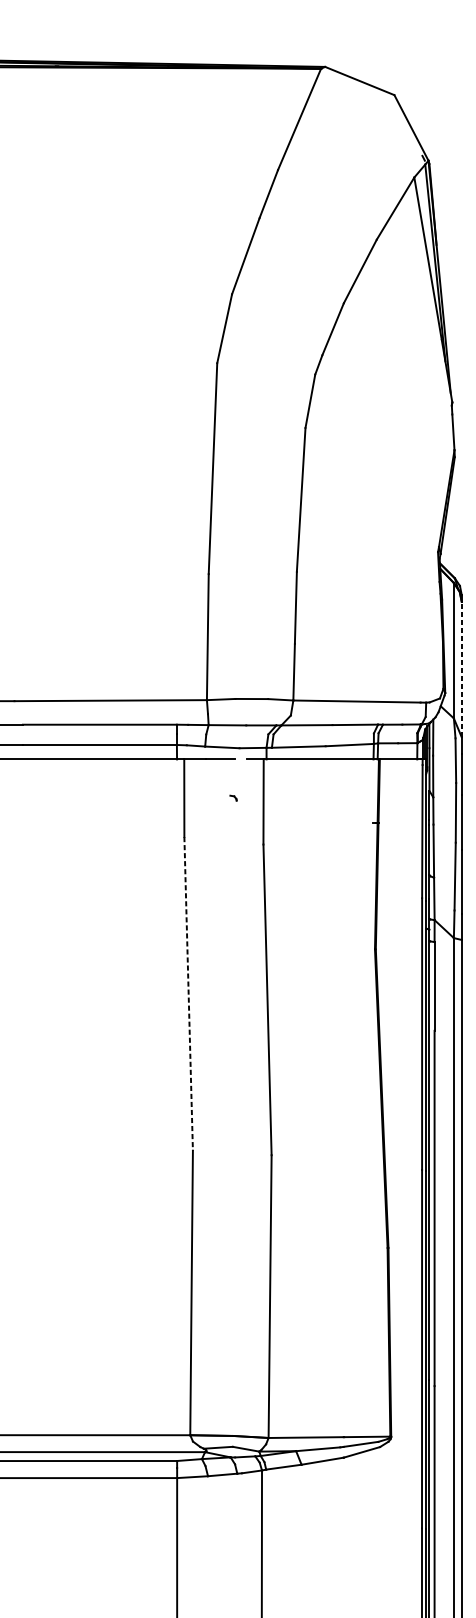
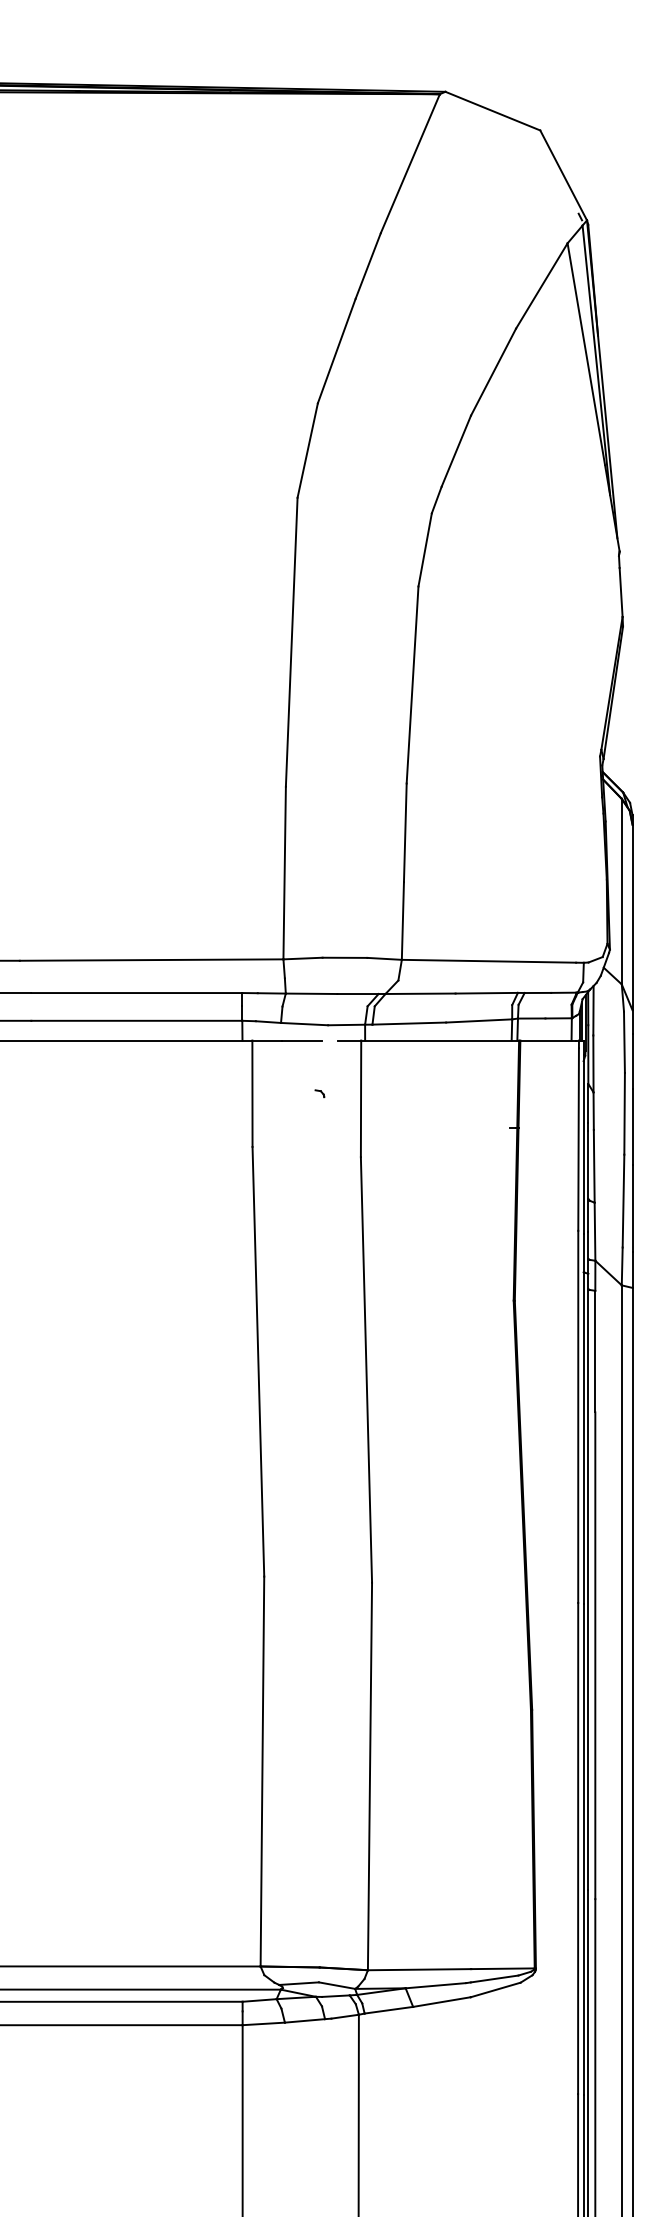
line: (461, 669) -> (632, 917), dashed -> solid
line: (188, 993) -> (258, 1361), dashed -> solid

